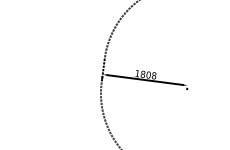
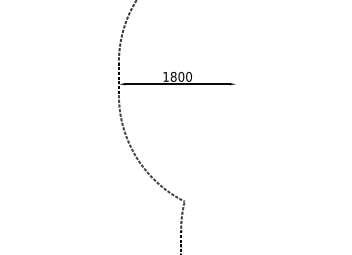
text: (153, 75) -> (188, 76), 1808 -> 1800

